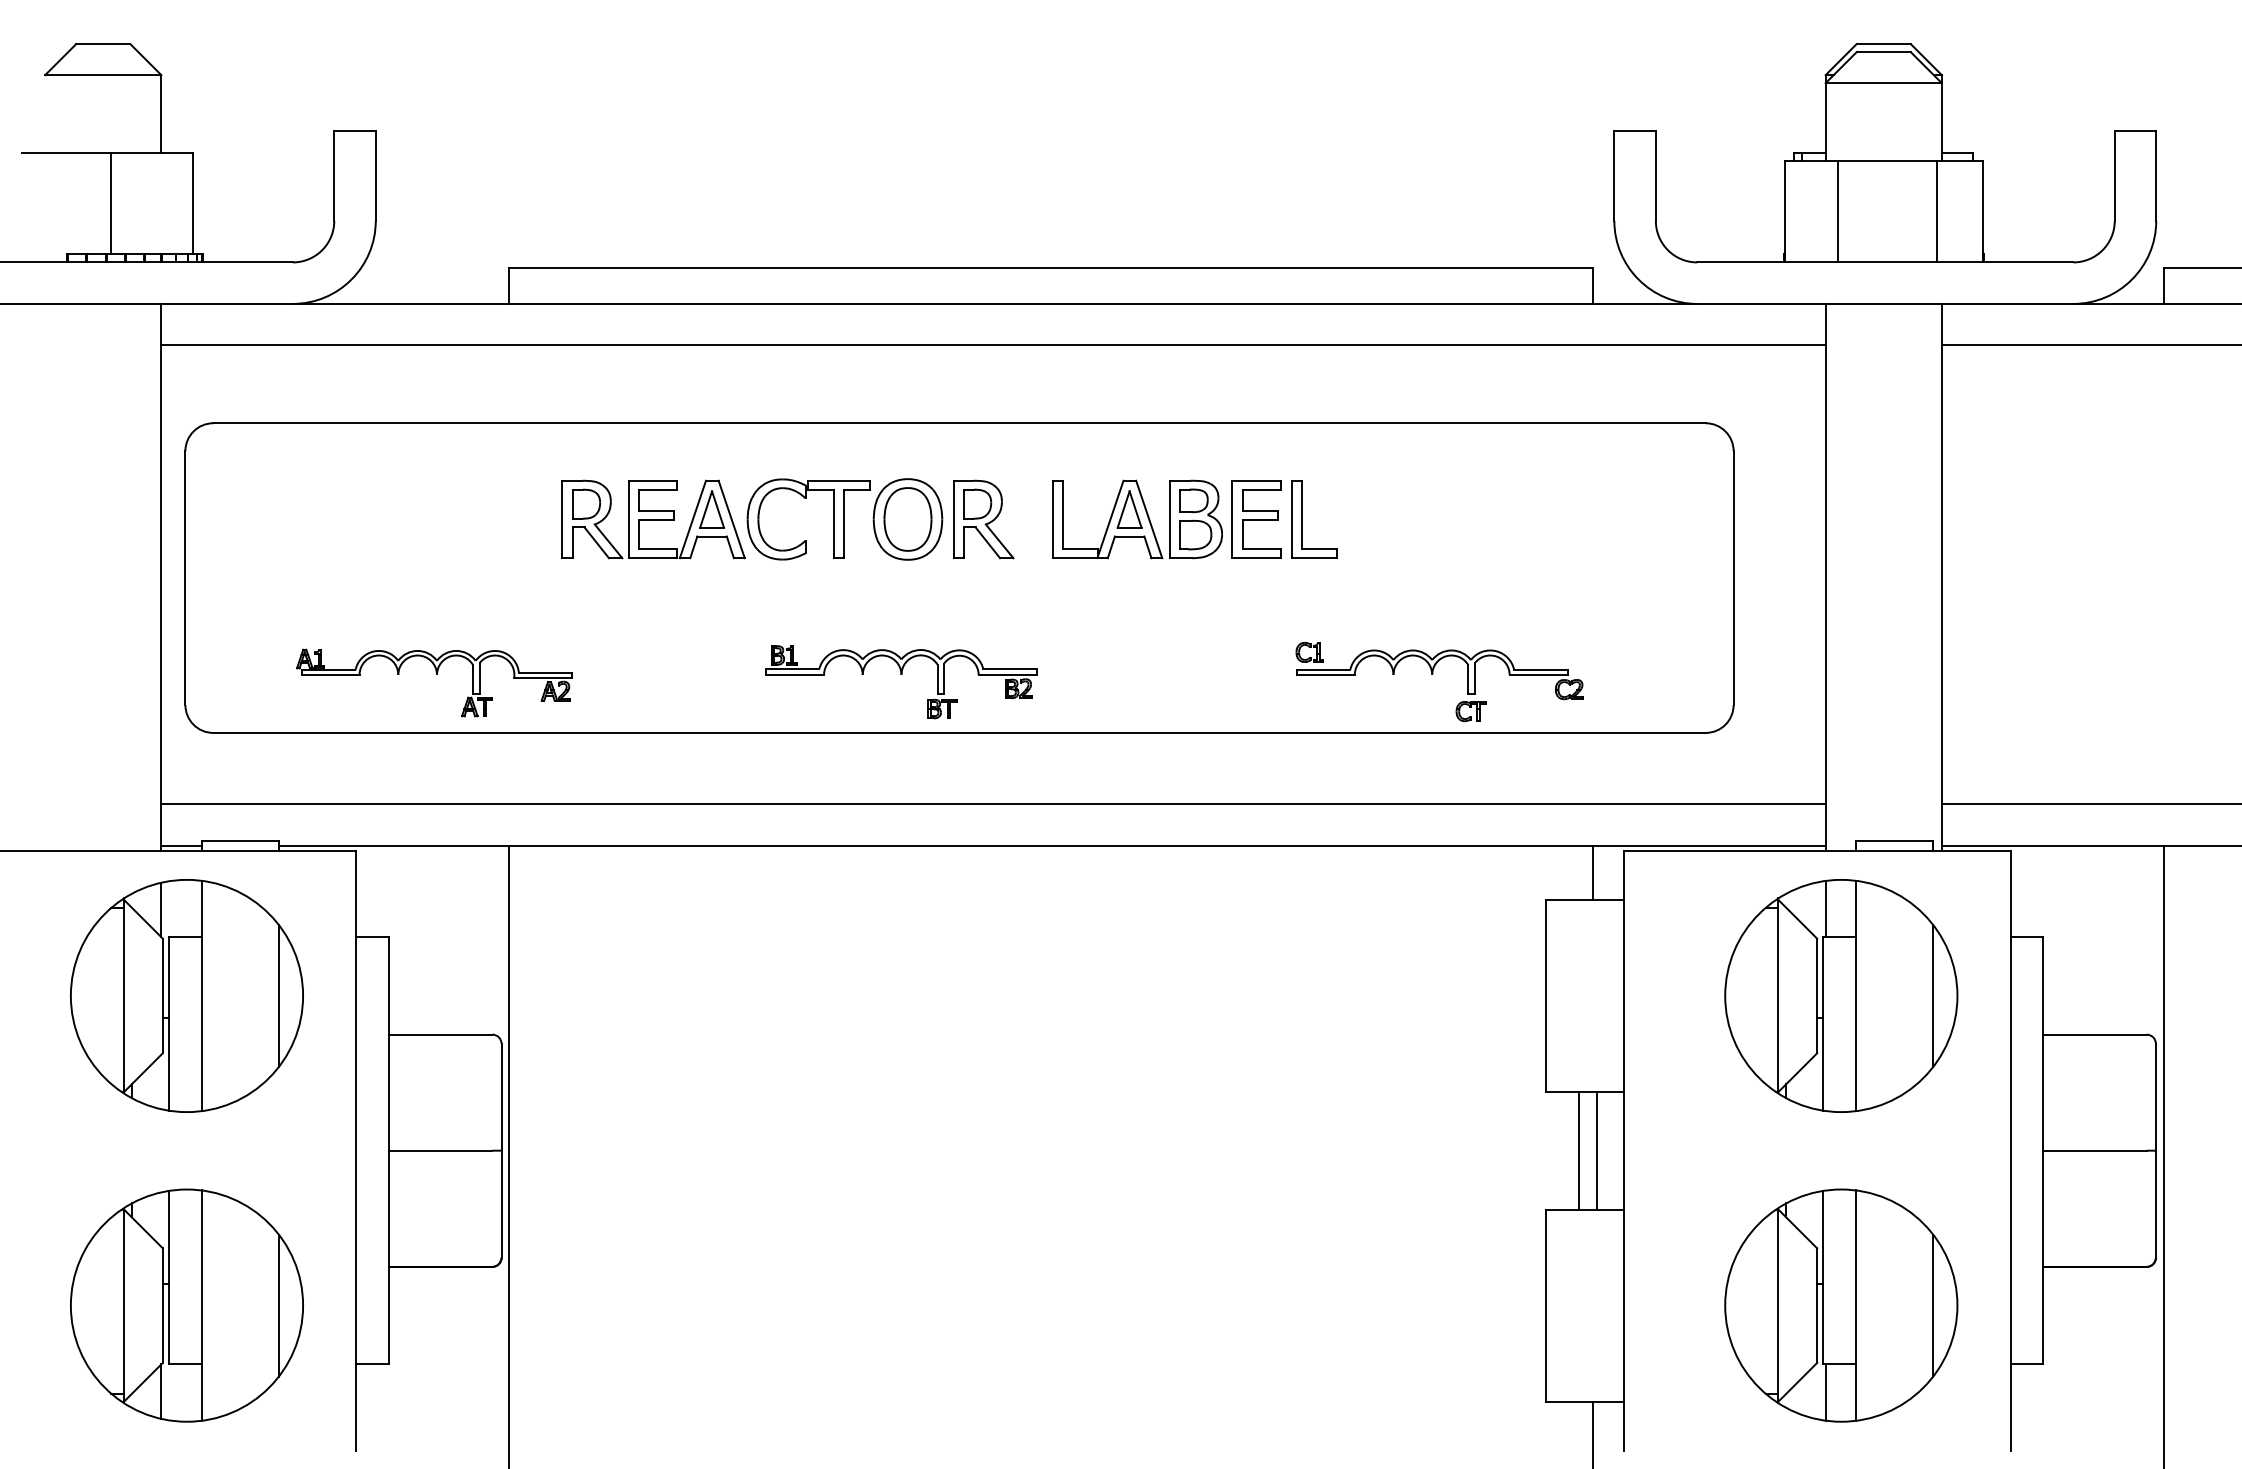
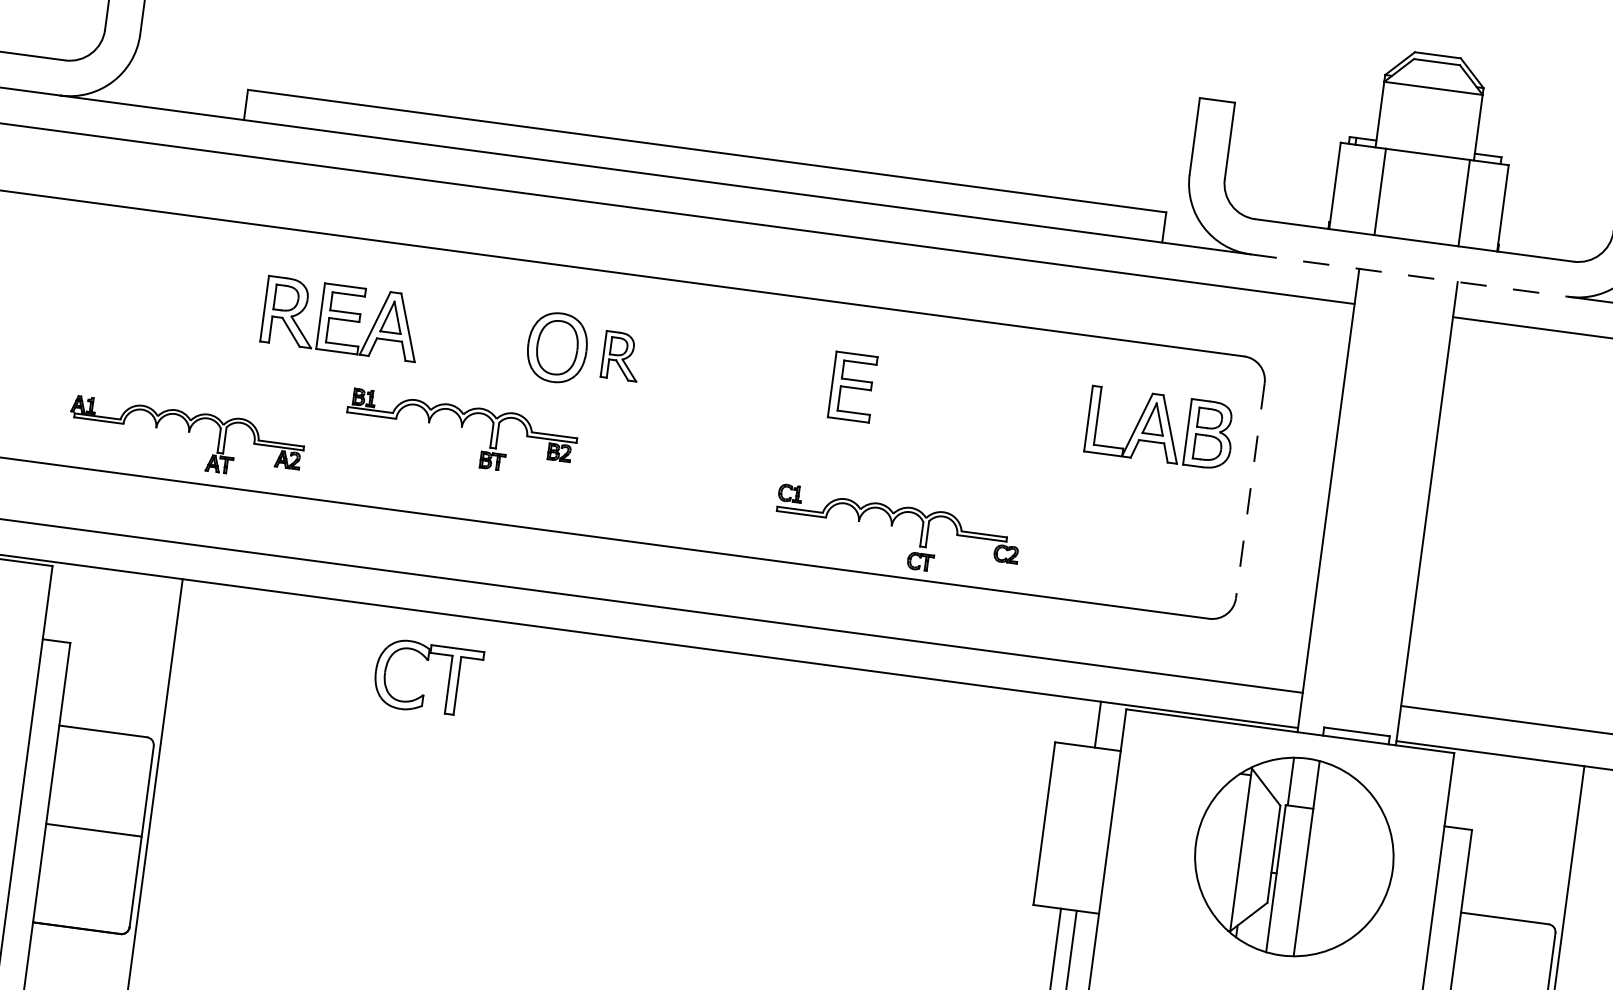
line: (1885, 303) -> (1410, 275), solid -> dashed
part: (806, 498) -> (428, 659), moved
part: (983, 519) -> (621, 356), size x0.7
part: (1137, 519) -> (1160, 428), moved
part: (1302, 519) -> (891, 392), removed
line: (1733, 578) -> (1250, 491), solid -> dashed
part: (436, 674) -> (188, 432), moved
part: (901, 674) -> (461, 427), moved
part: (1433, 674) -> (892, 526), moved
line: (1933, 995) -> (1372, 867), removed

